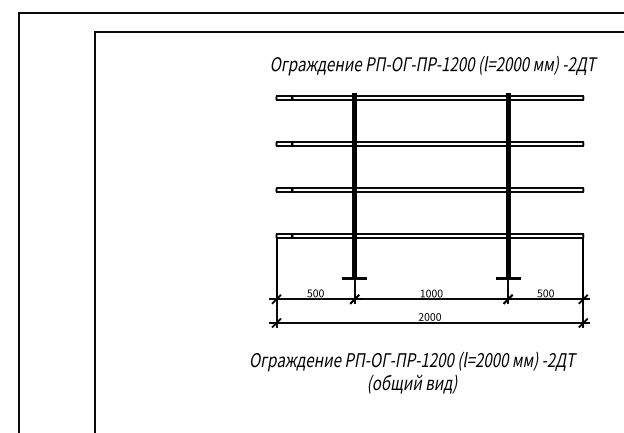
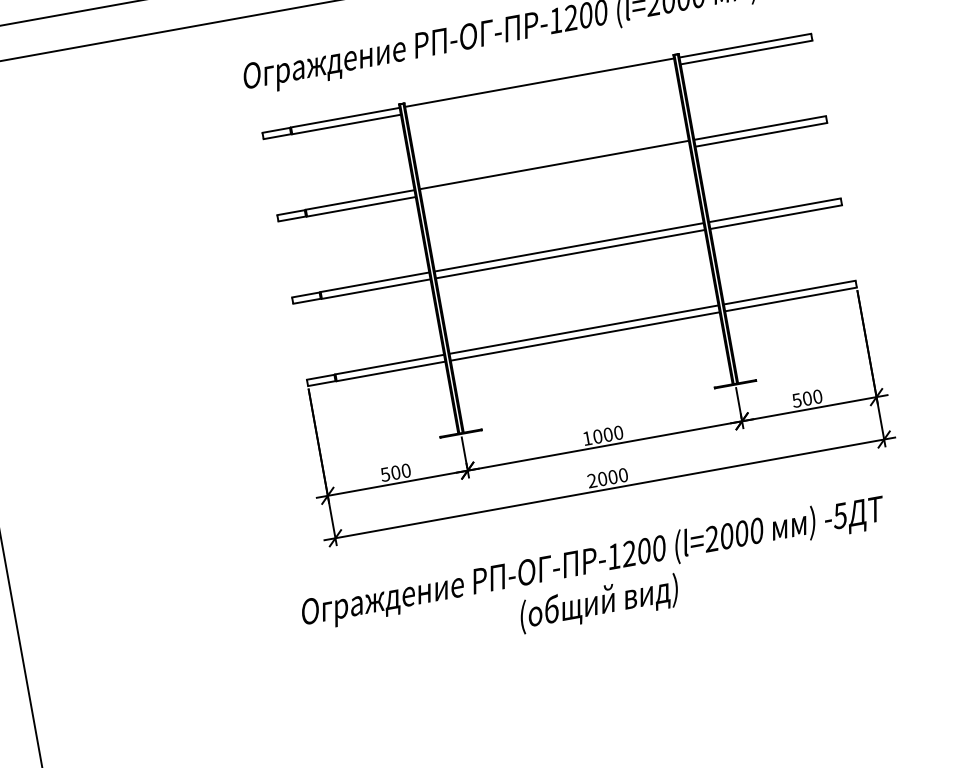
line: (431, 100) -> (541, 90), removed
line: (431, 146) -> (555, 172), removed
text: (551, 360) -> (839, 516), -2 -> -5

